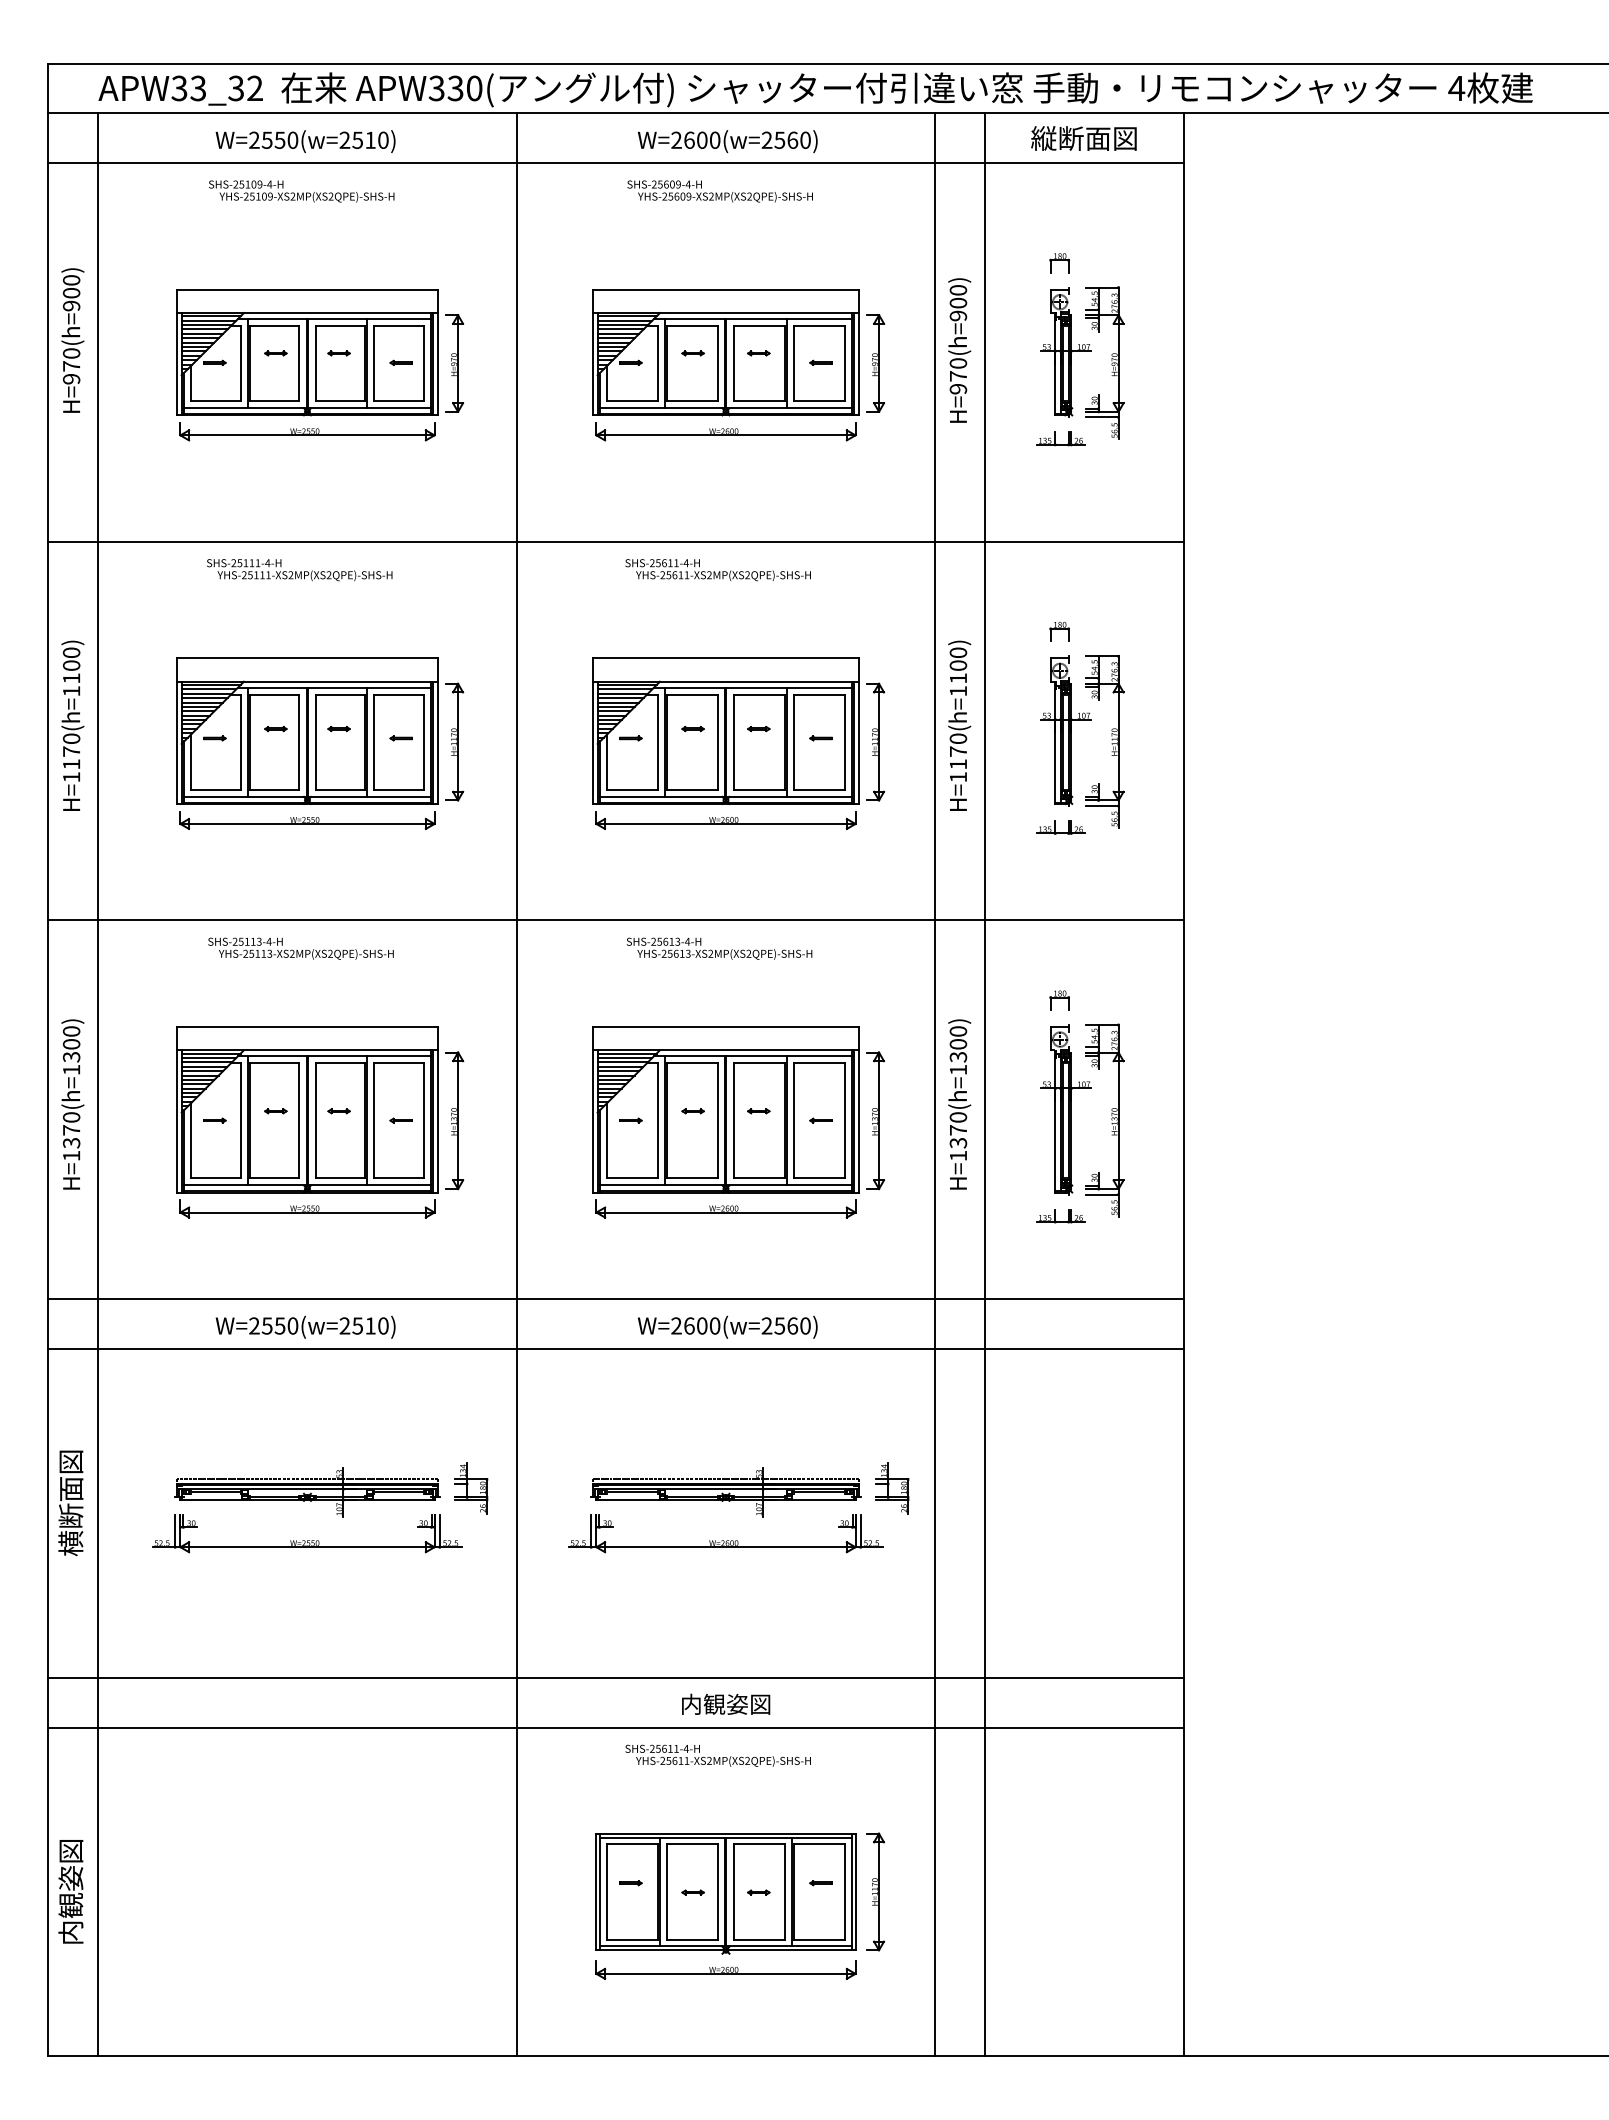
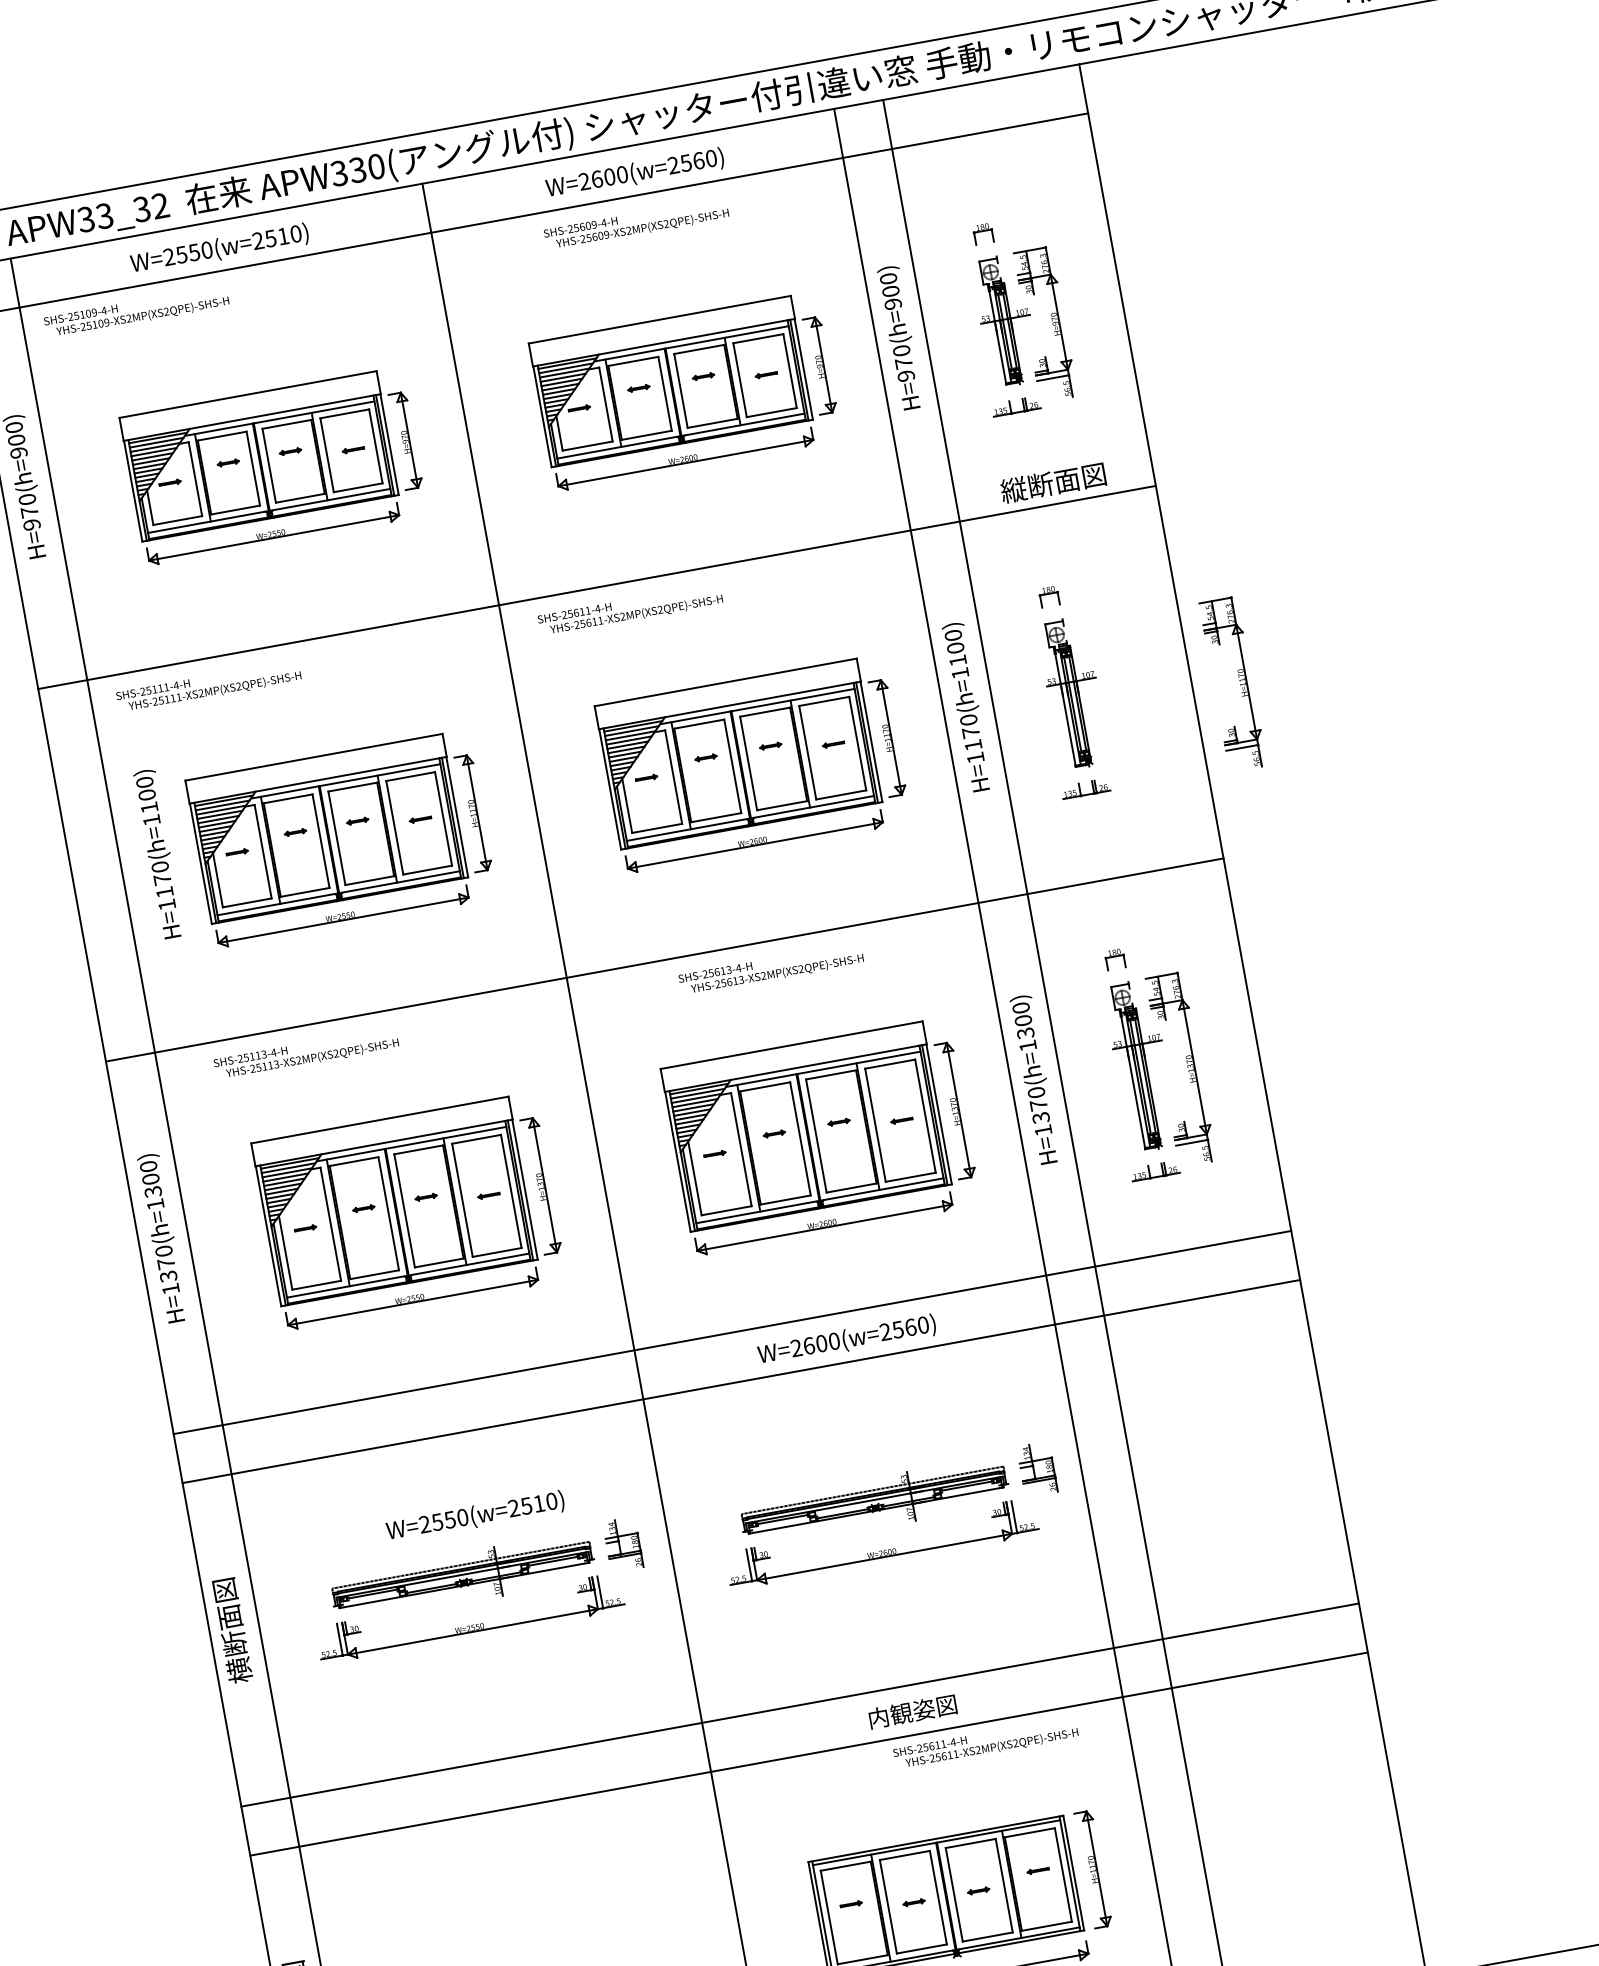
text: (1083, 138) -> (1052, 482), moved
text: (301, 191) -> (136, 312), moved
text: (299, 570) -> (208, 687), moved
text: (717, 570) -> (629, 610), moved
text: (72, 725) -> (158, 853), moved
part: (1111, 739) -> (1239, 680), moved
text: (300, 948) -> (305, 1053), moved
text: (305, 1326) -> (475, 1515), moved
text: (717, 1755) -> (985, 1743), moved

